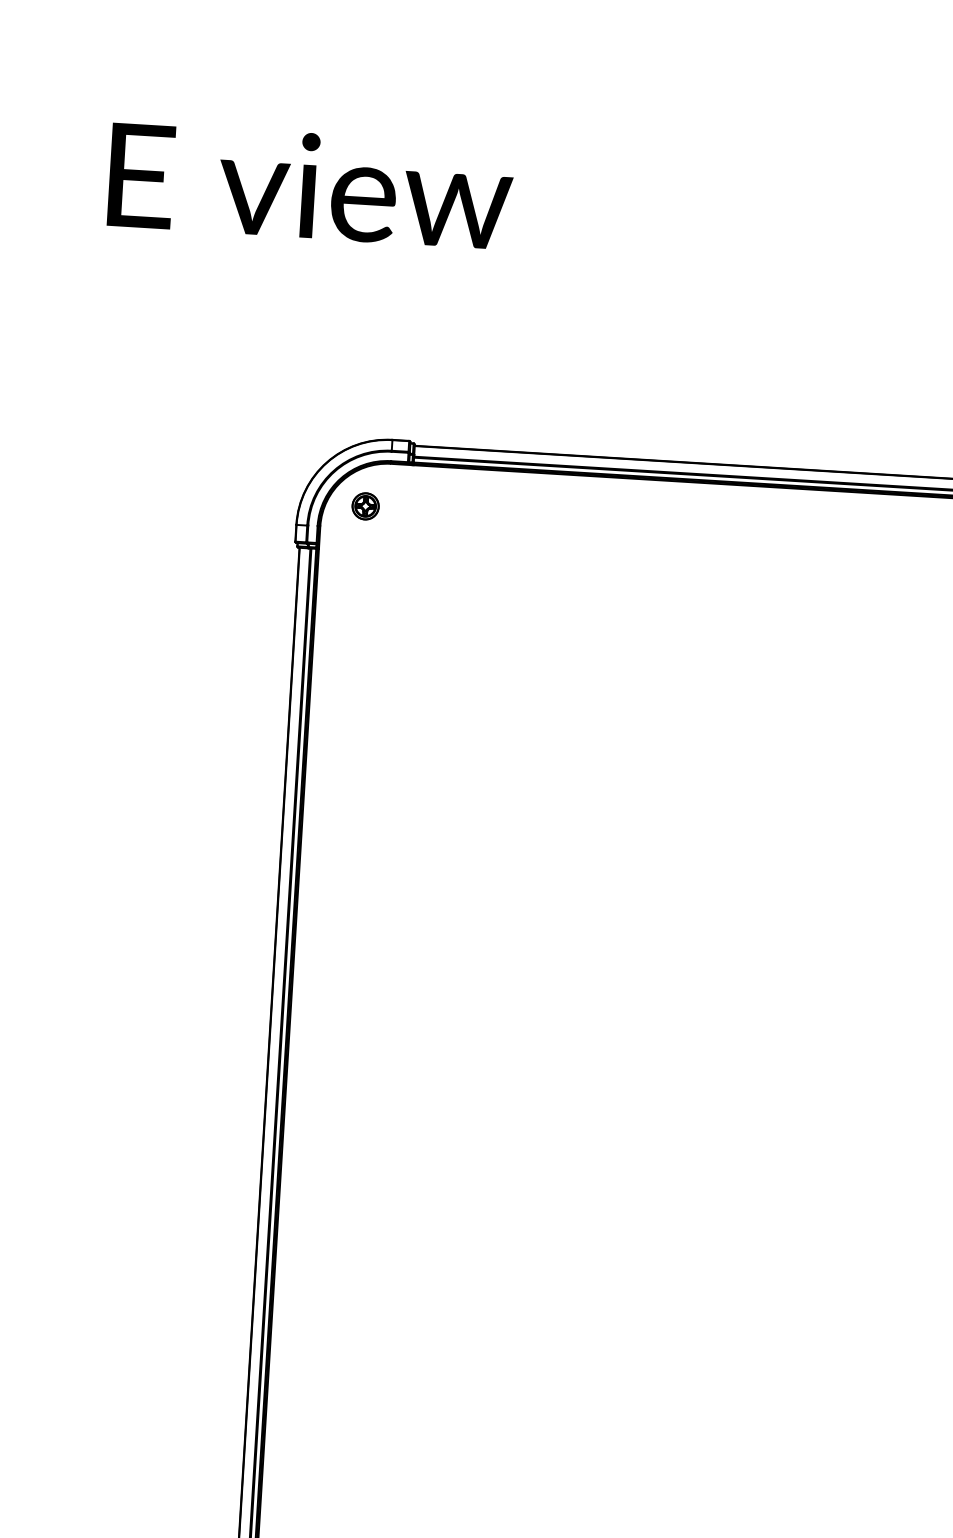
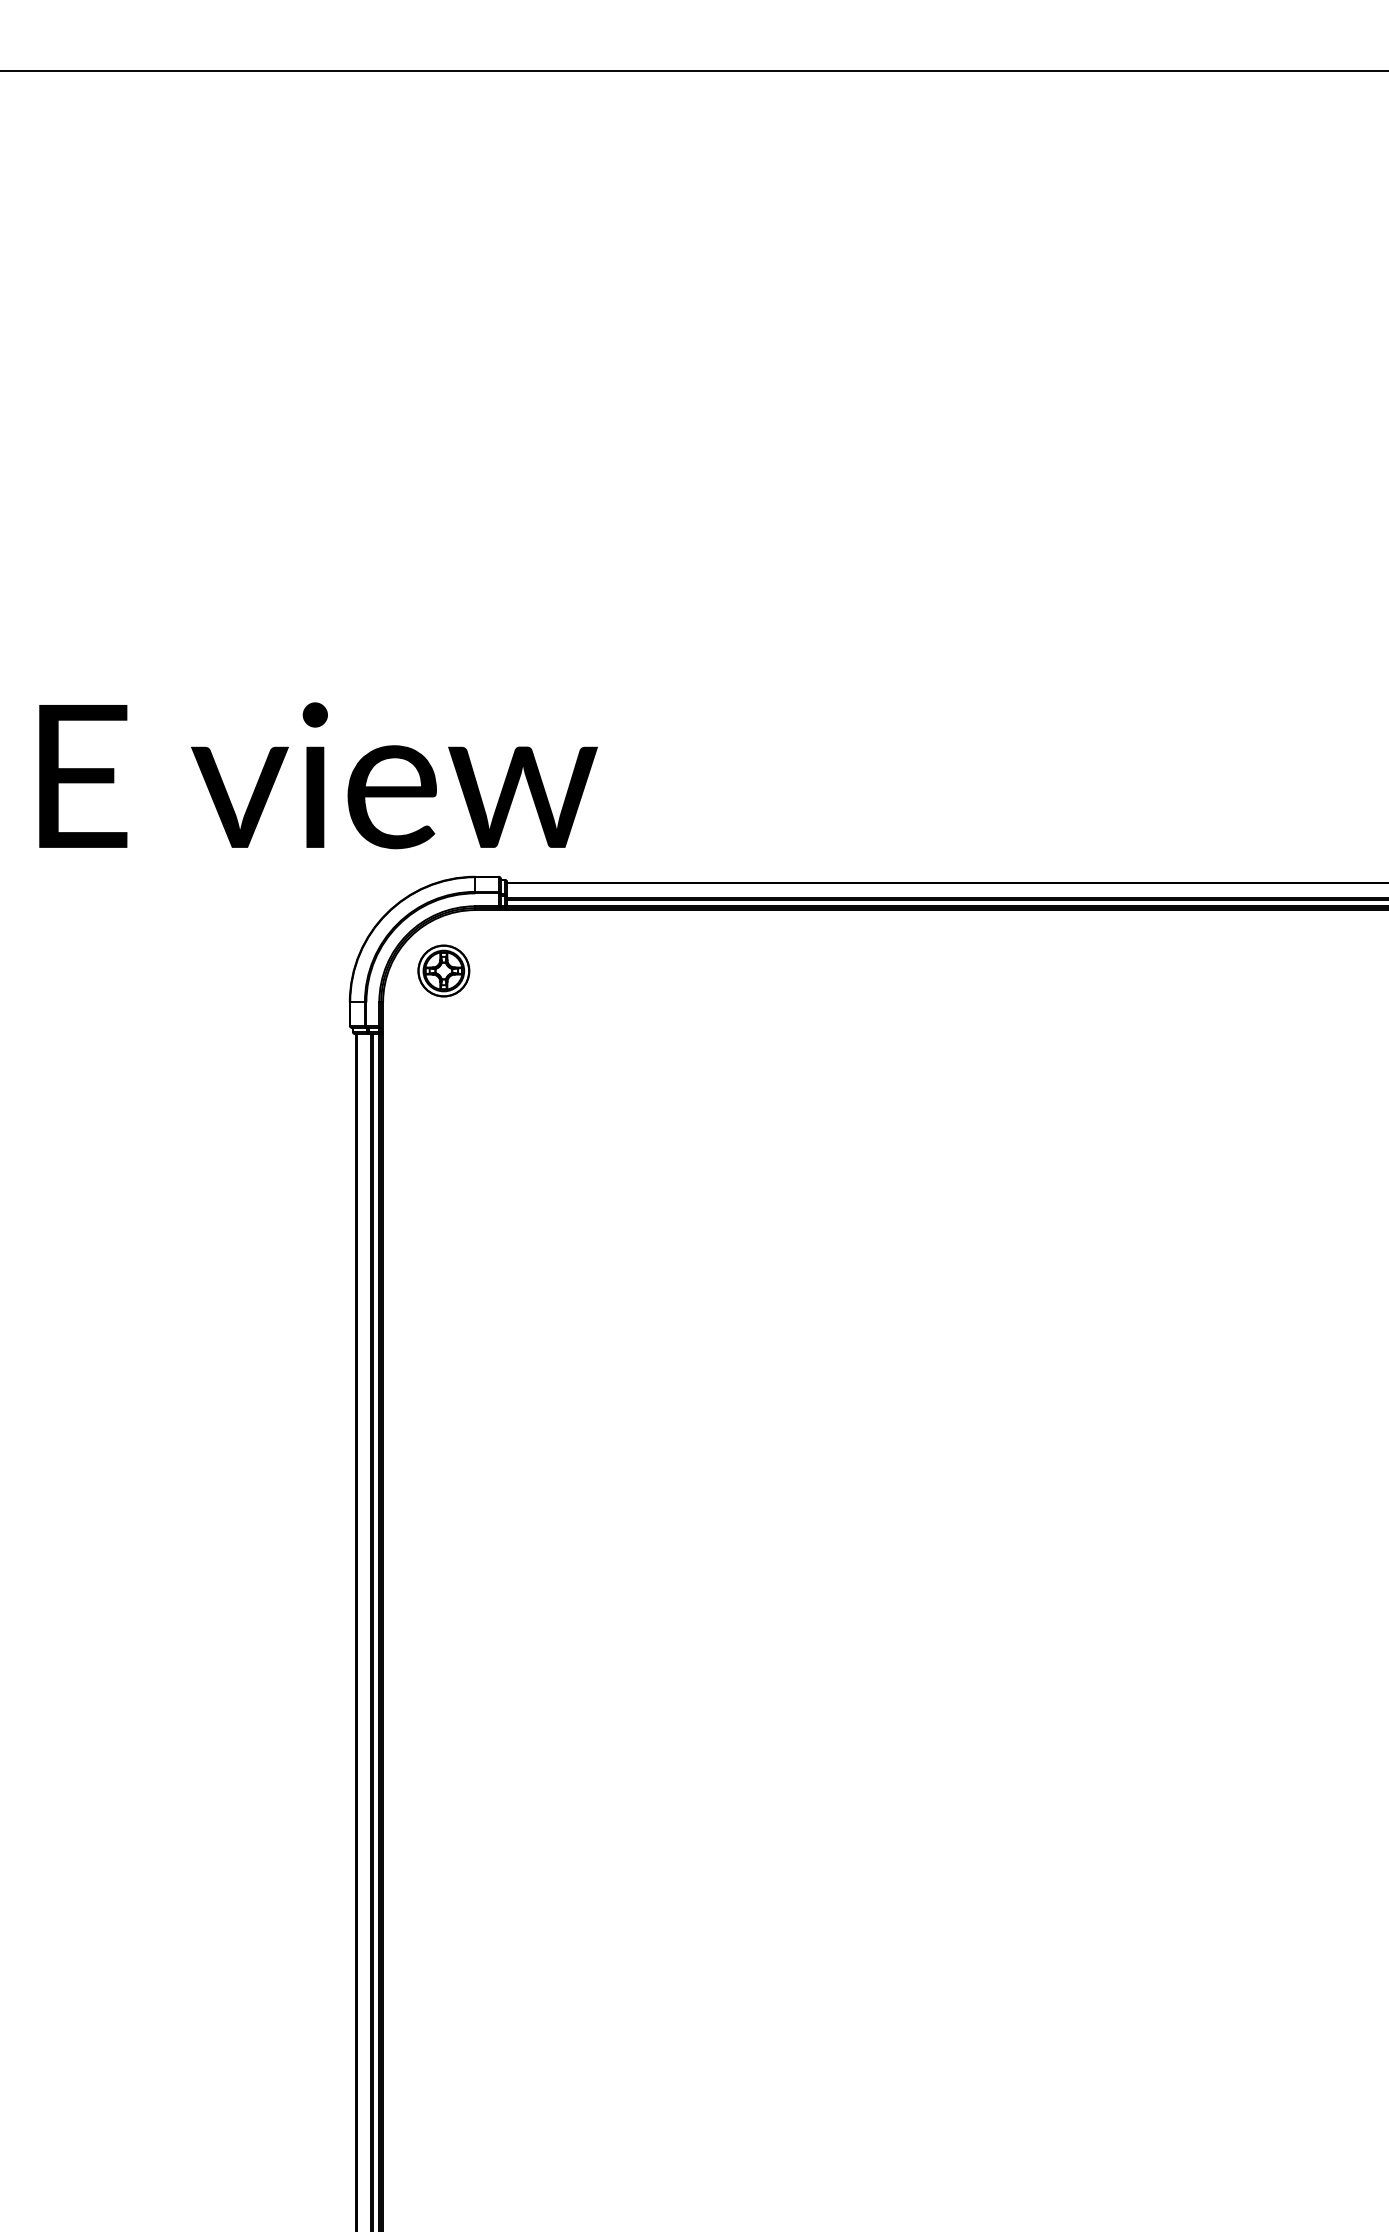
text: (311, 185) -> (318, 775), moved
part: (366, 506) -> (444, 970), size x1.4

